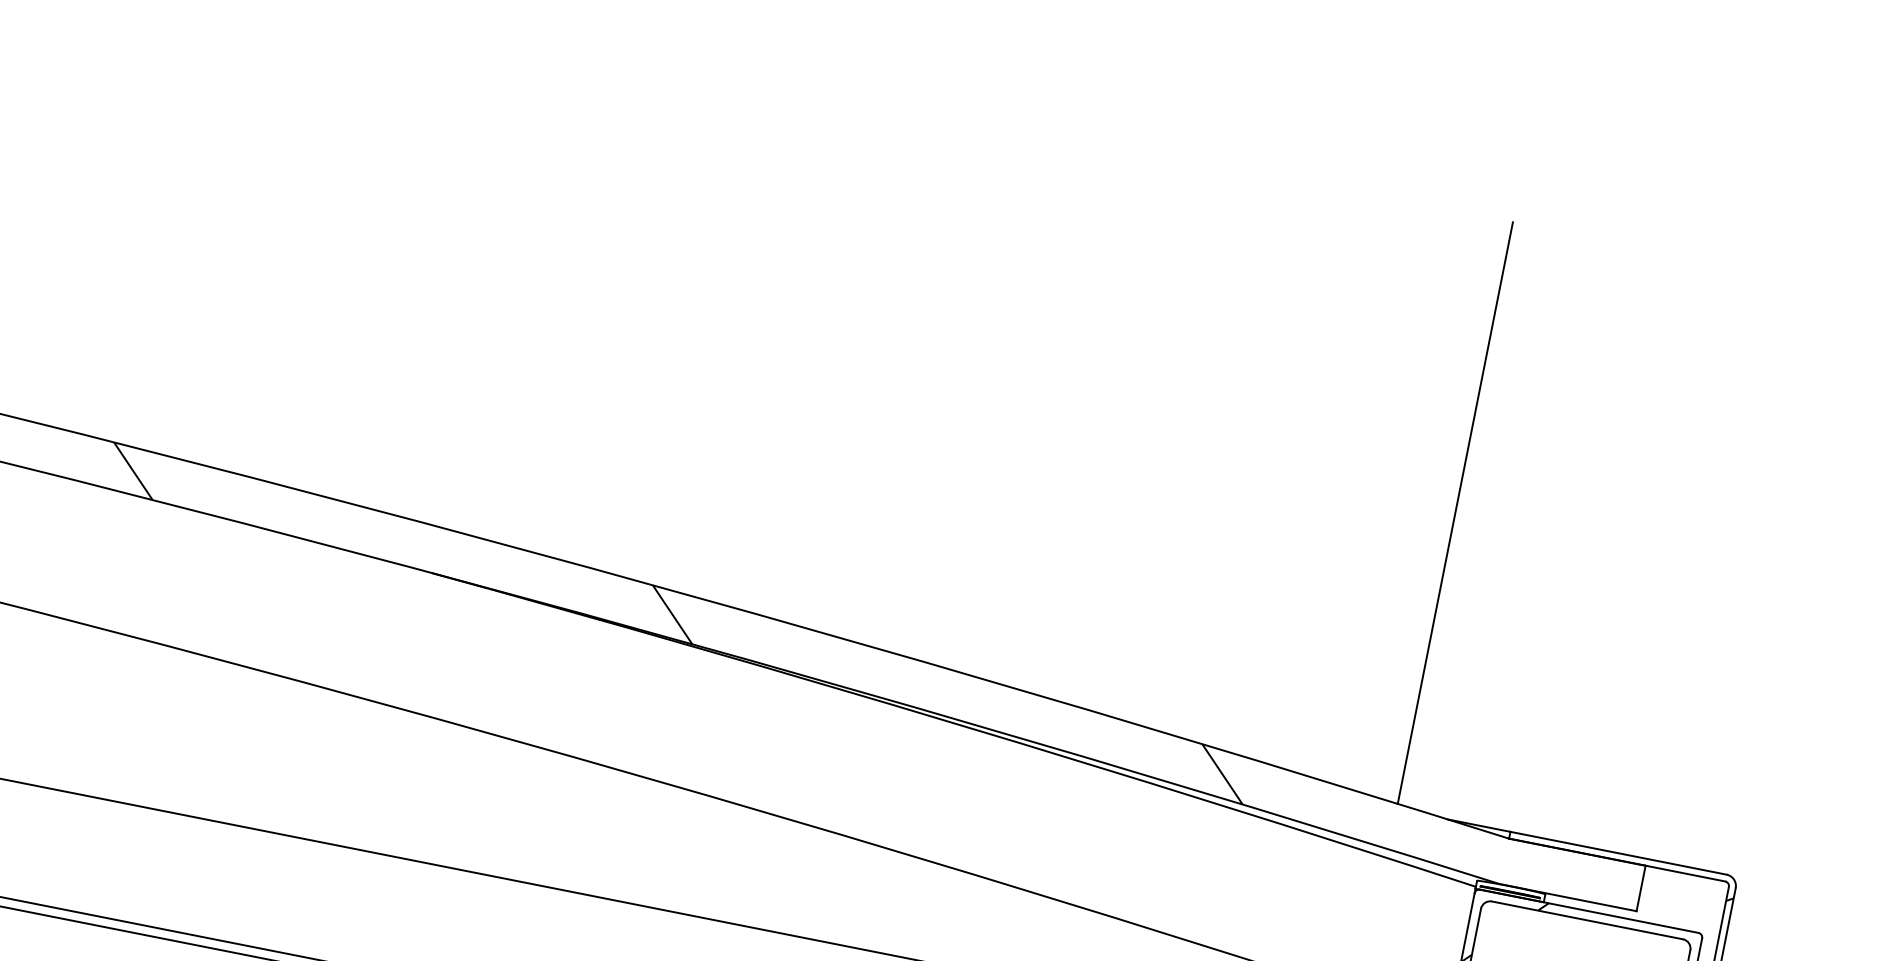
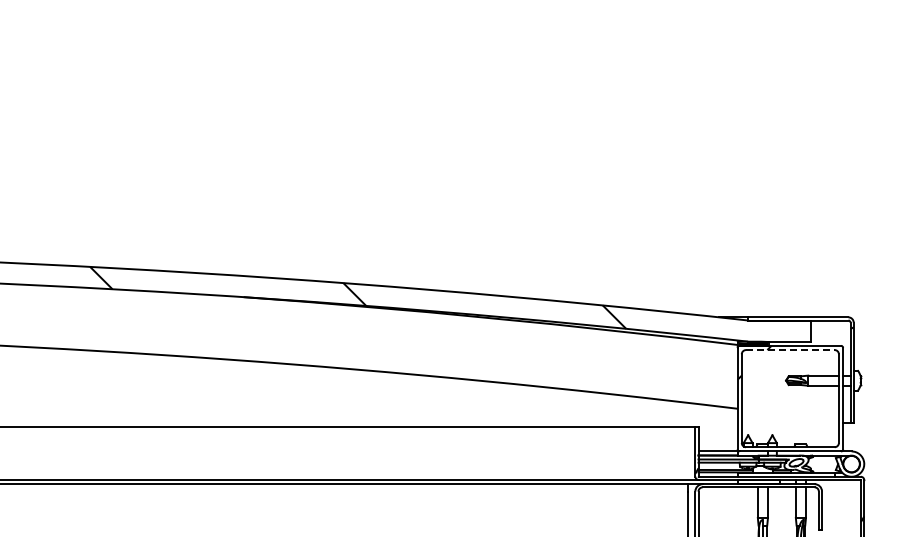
line: (1455, 512) -> (695, 179), removed
line: (1587, 921) -> (790, 350), solid -> dashed

